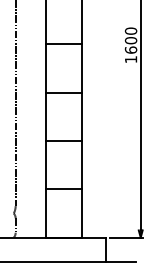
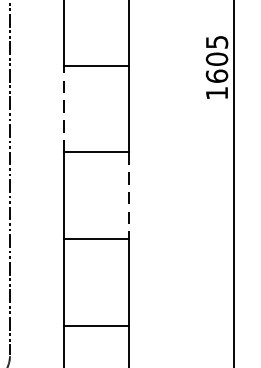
text: (130, 30) -> (215, 41), 1600 -> 1605
line: (45, 67) -> (63, 107), solid -> dashed
line: (82, 117) -> (129, 197), solid -> dashed

